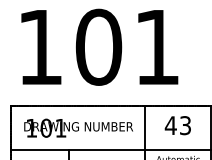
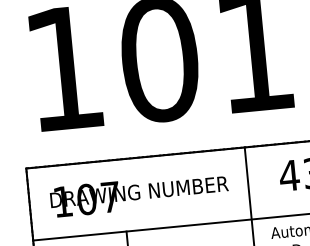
text: (60, 128) -> (109, 197), 101 -> 107

